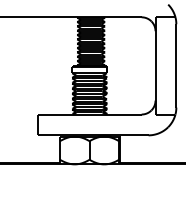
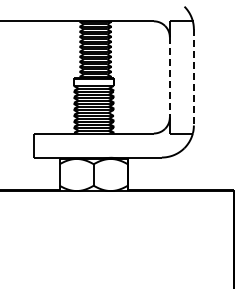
line: (155, 65) -> (169, 77), solid -> dashed
line: (176, 65) -> (193, 77), solid -> dashed

